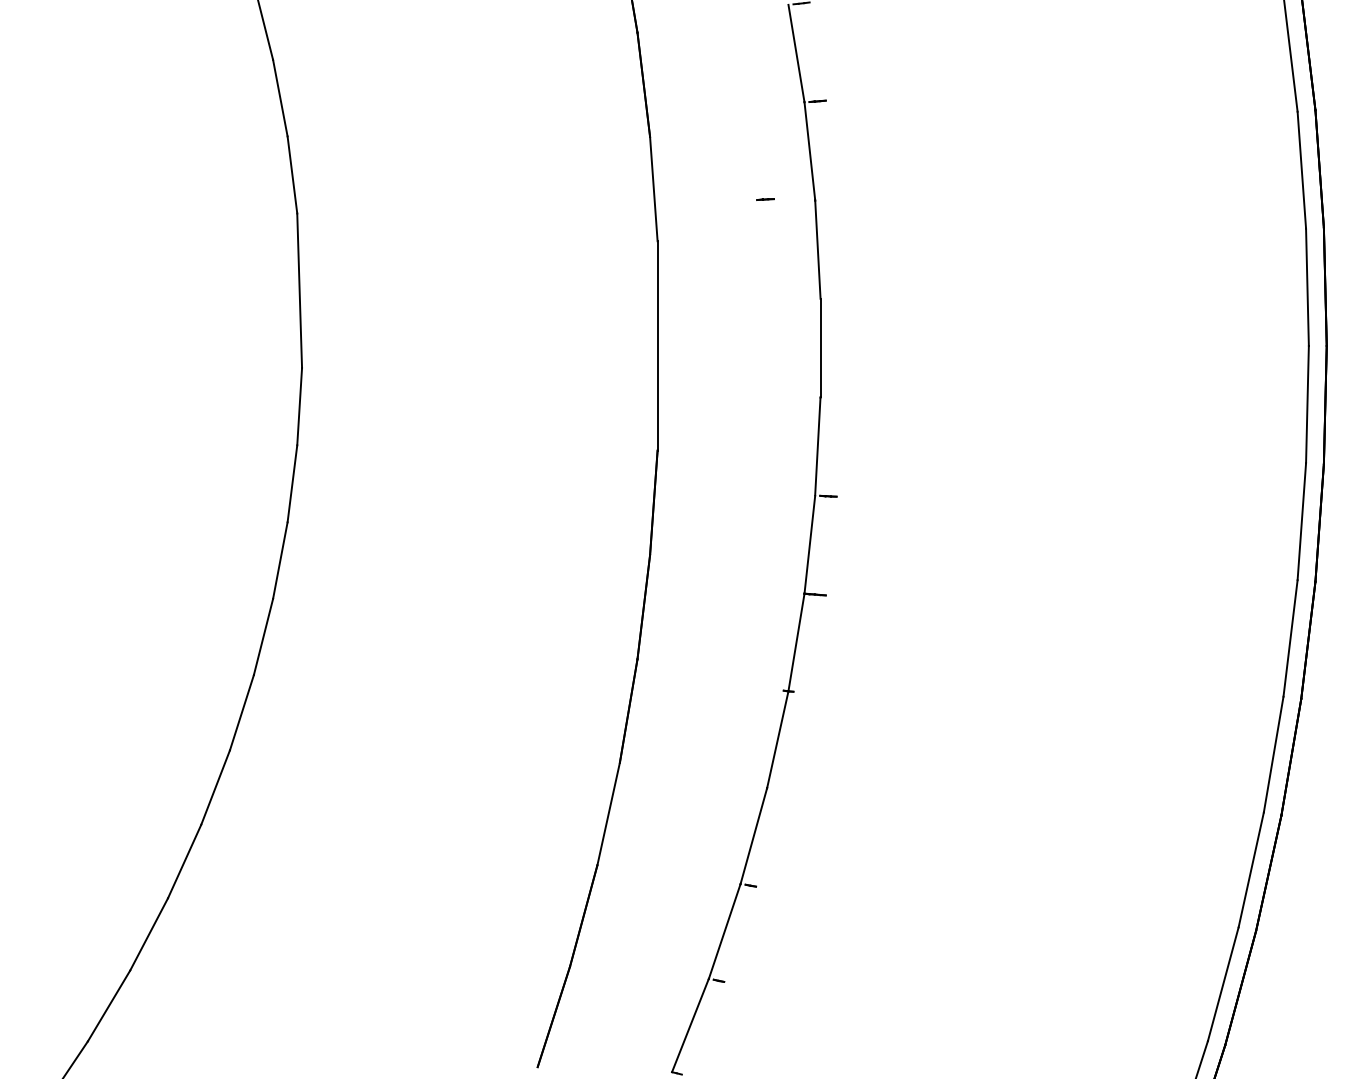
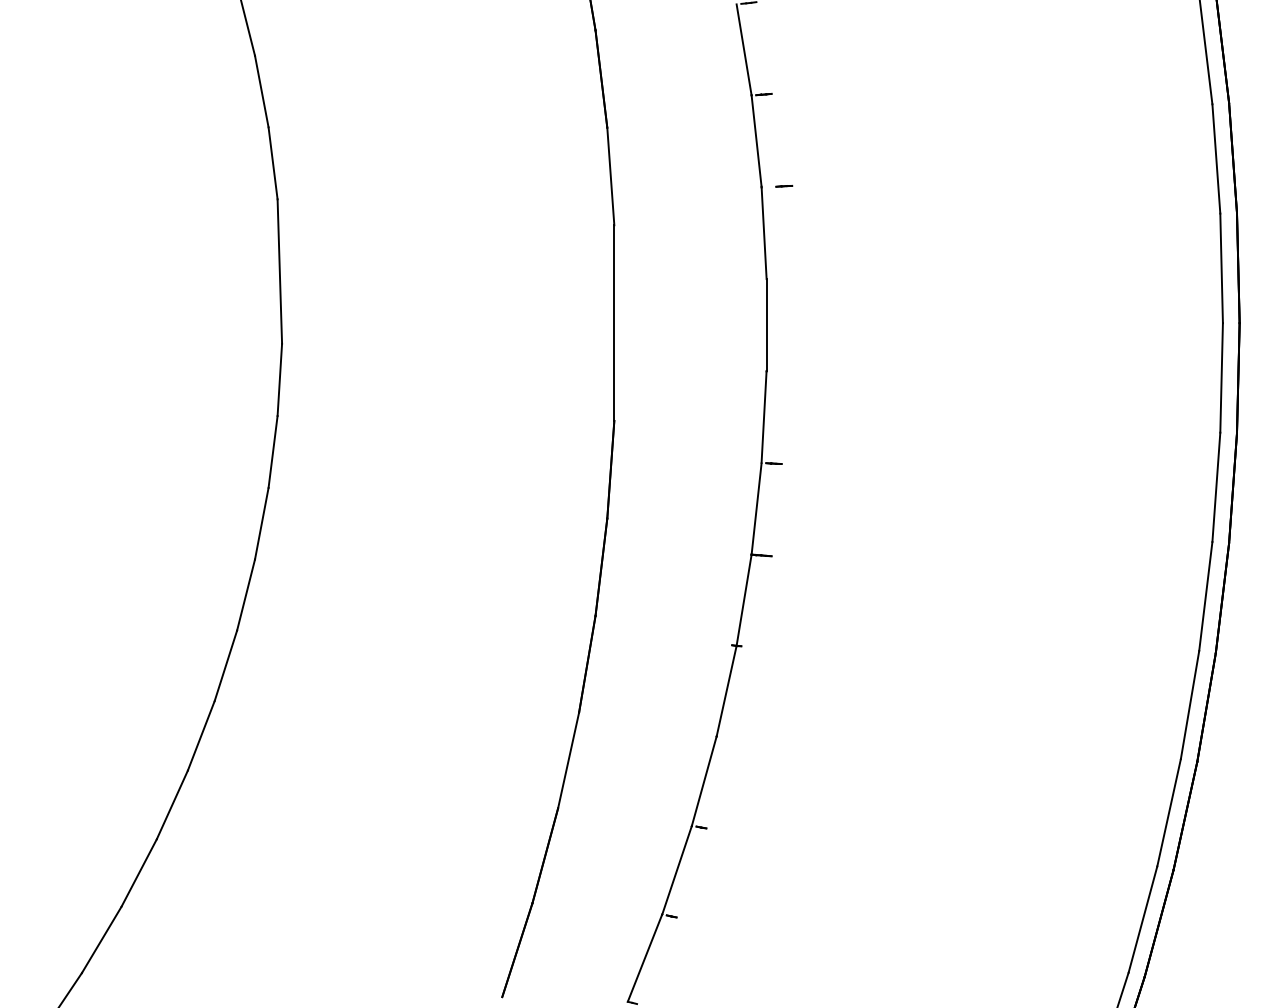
line: (765, 199) -> (784, 186), moved

